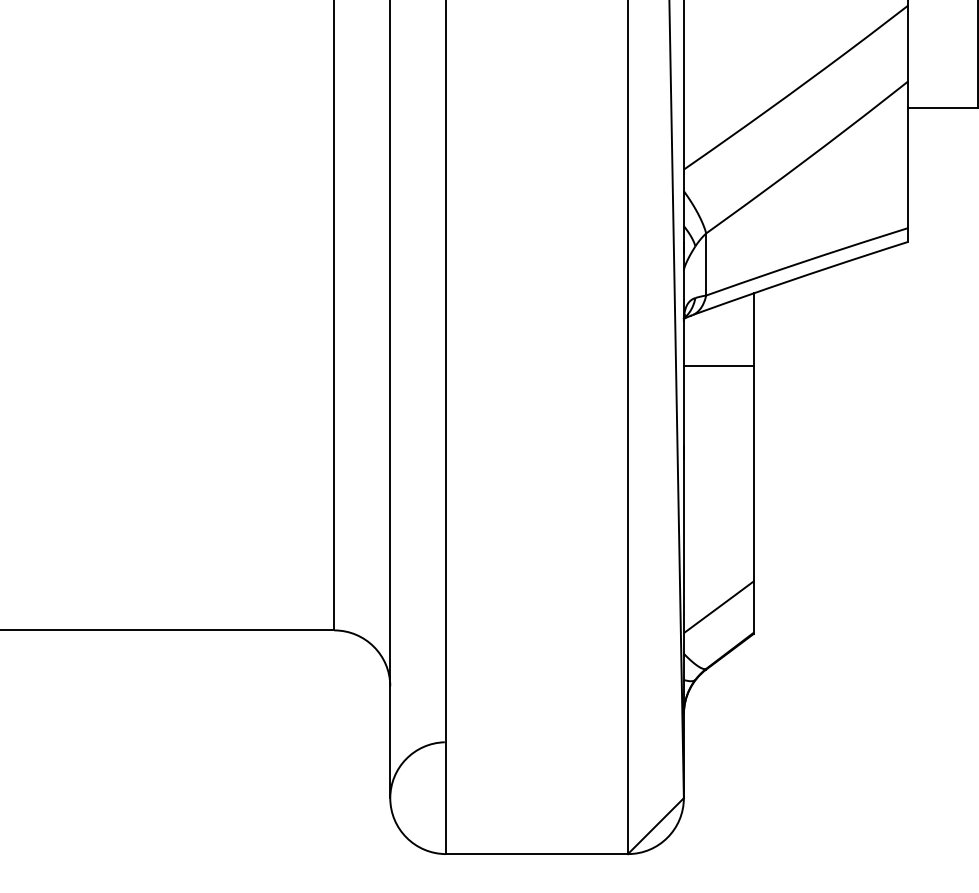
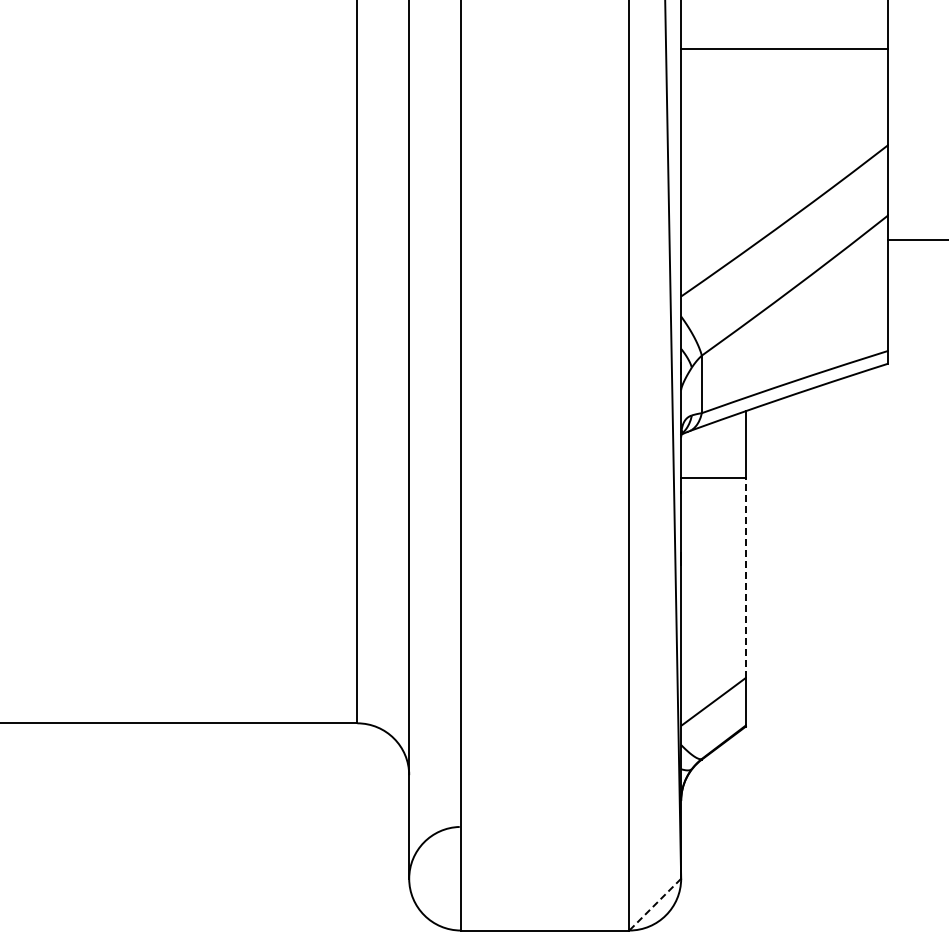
line: (753, 474) -> (745, 578), solid -> dashed
line: (656, 825) -> (655, 904), solid -> dashed

